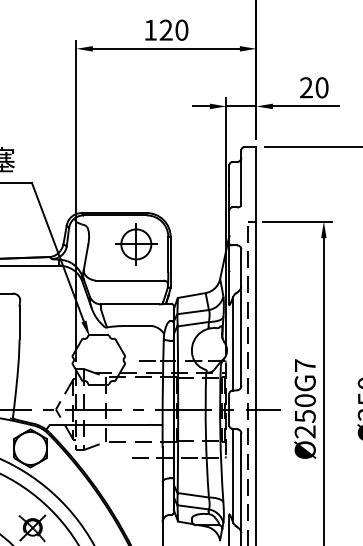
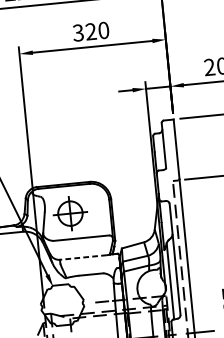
text: (150, 29) -> (78, 32), 120 -> 320
part: (136, 244) -> (70, 213), moved
line: (129, 304) -> (83, 257), solid -> dashed

